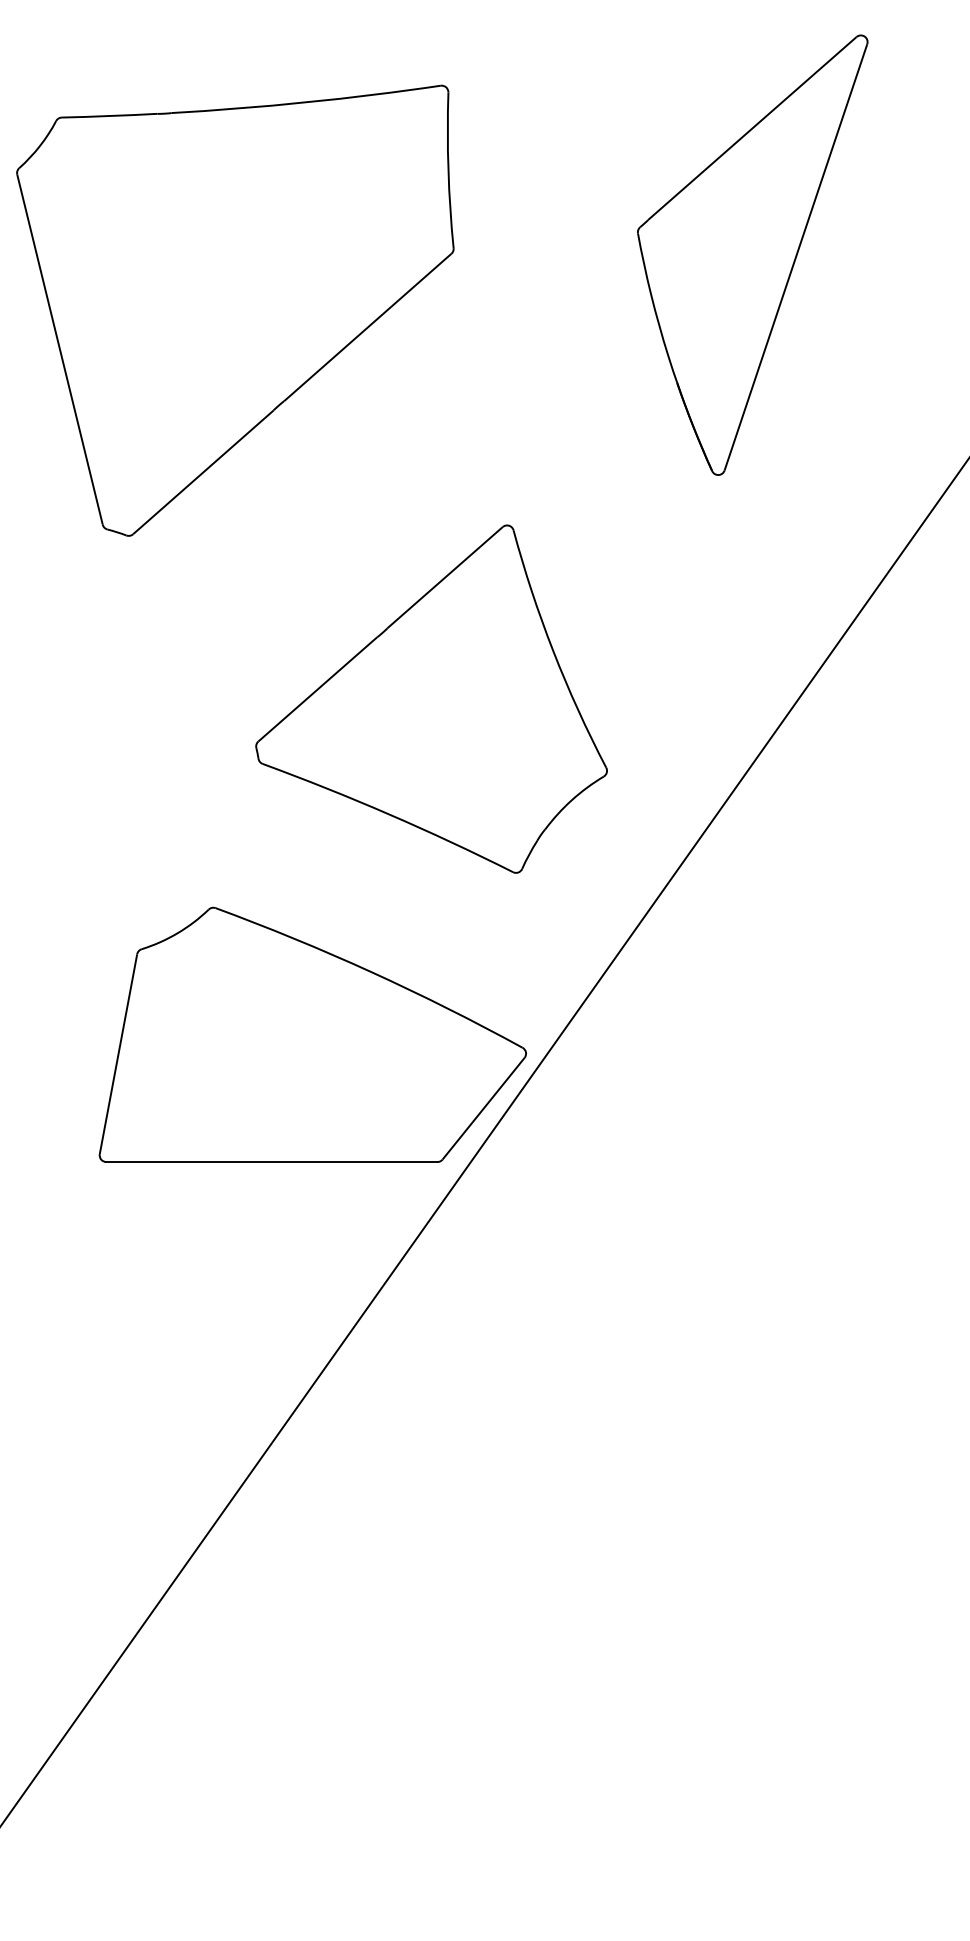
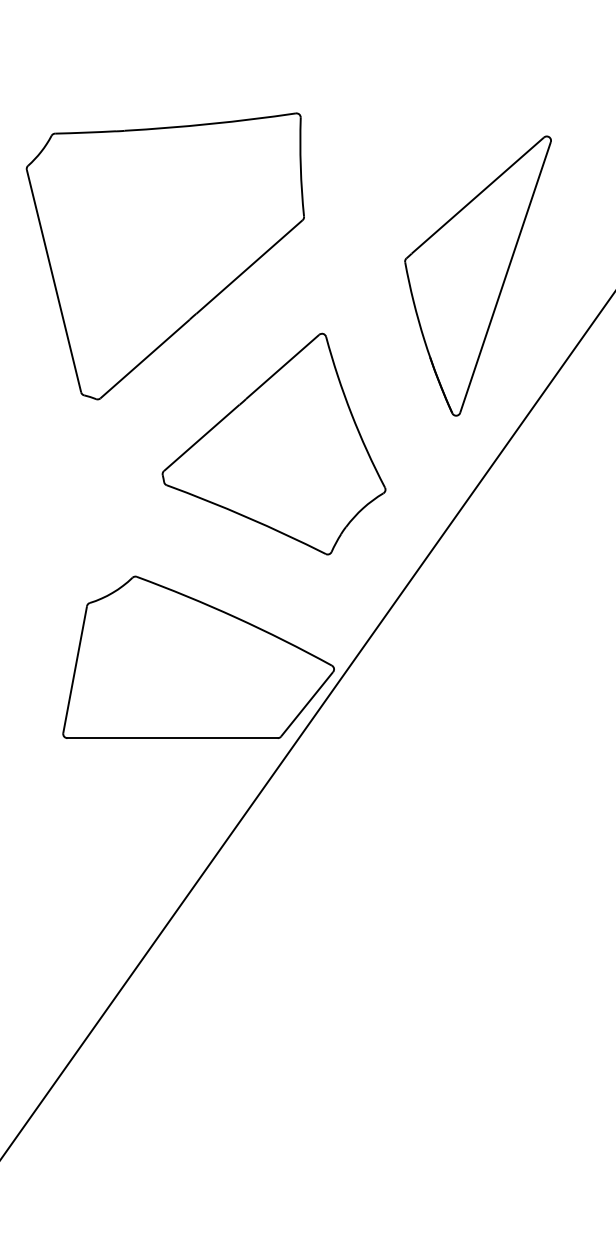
part: (751, 254) -> (477, 275), moved
part: (233, 310) -> (164, 256), moved

